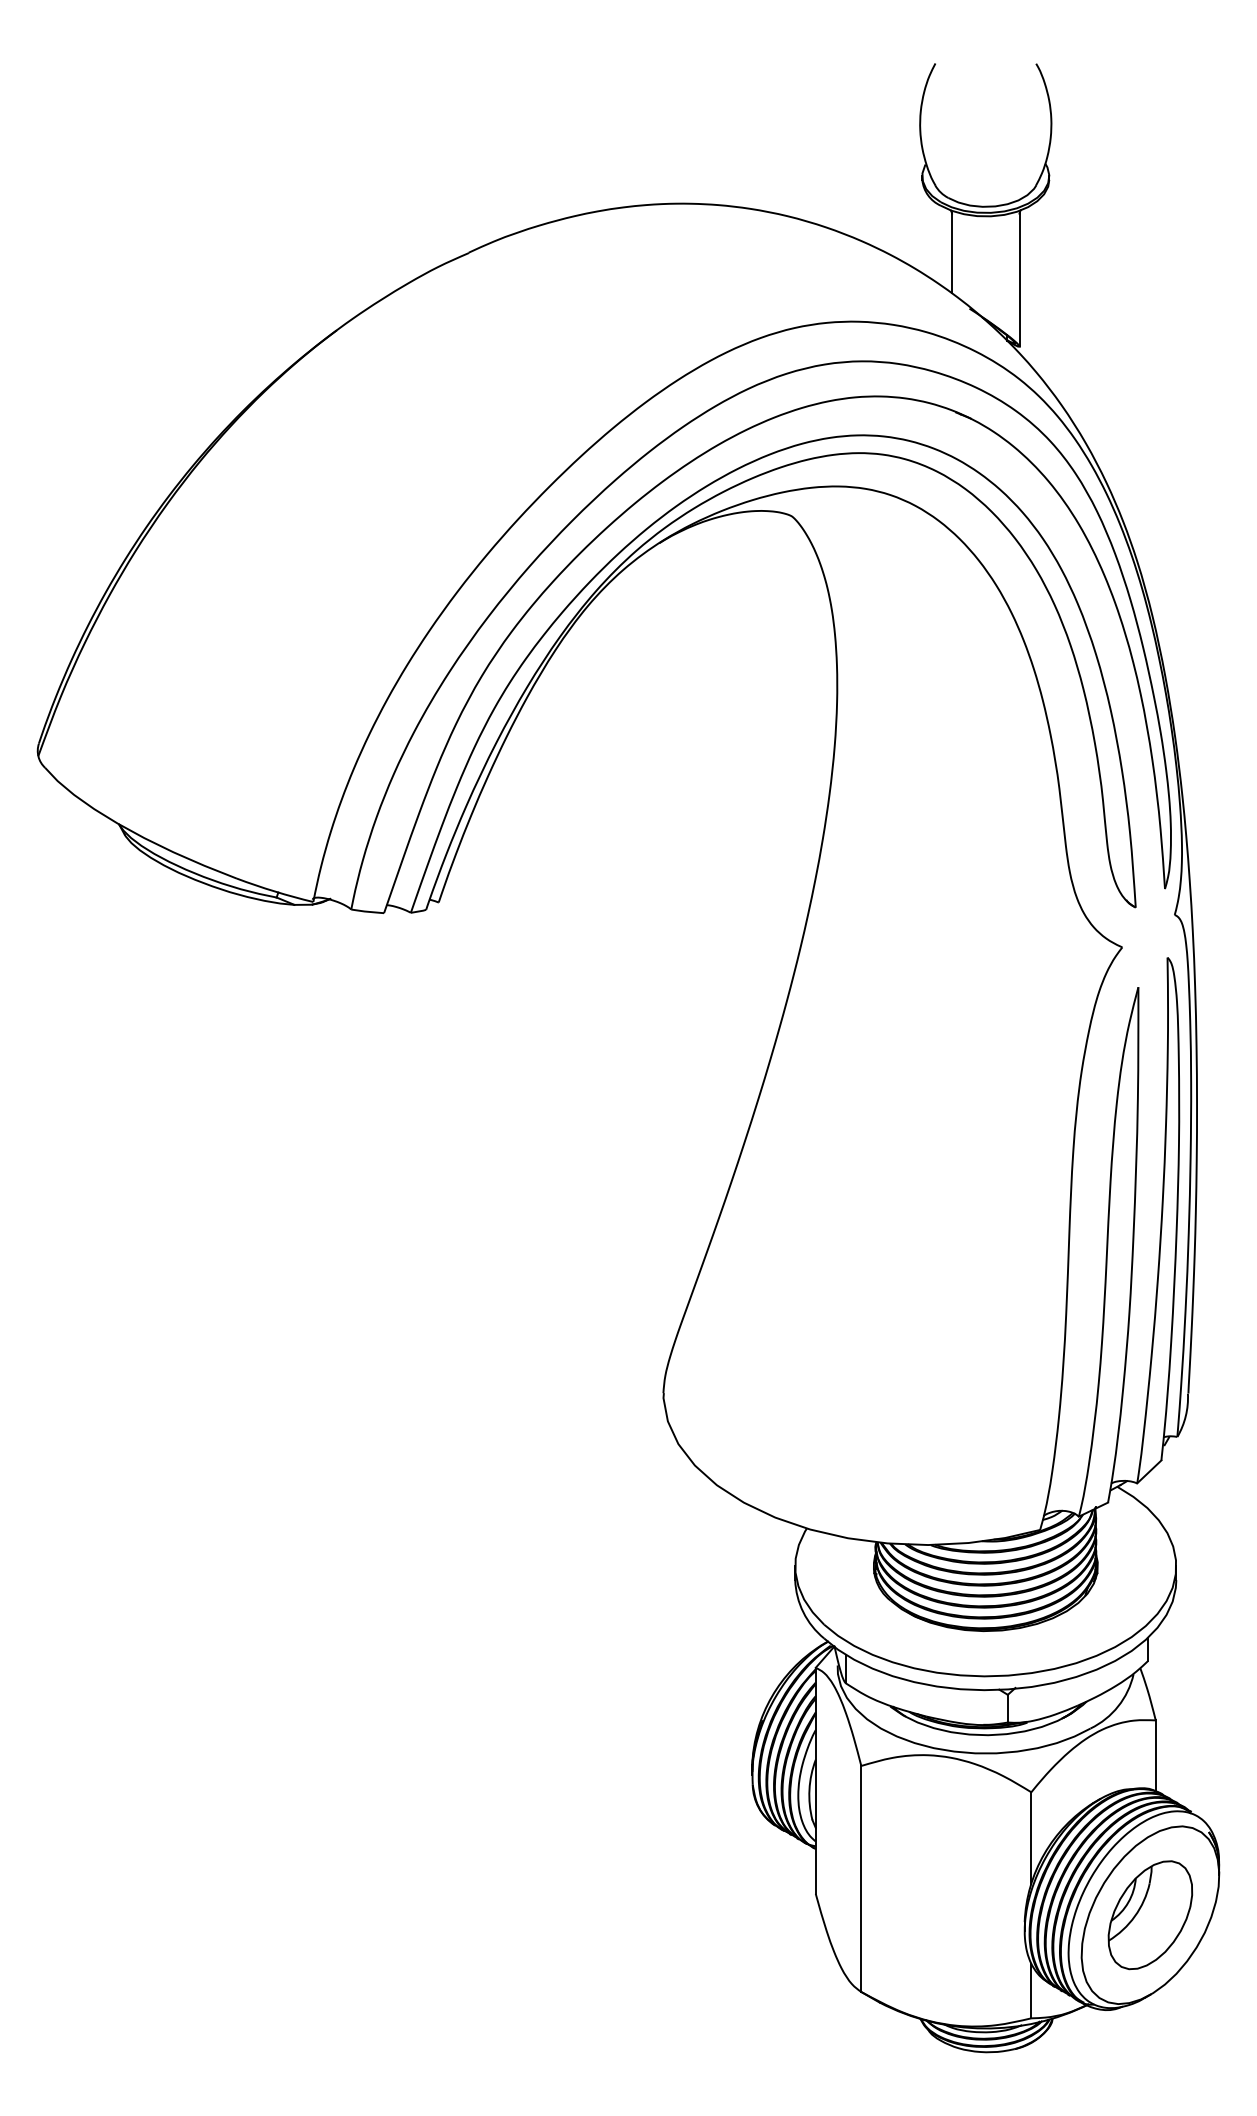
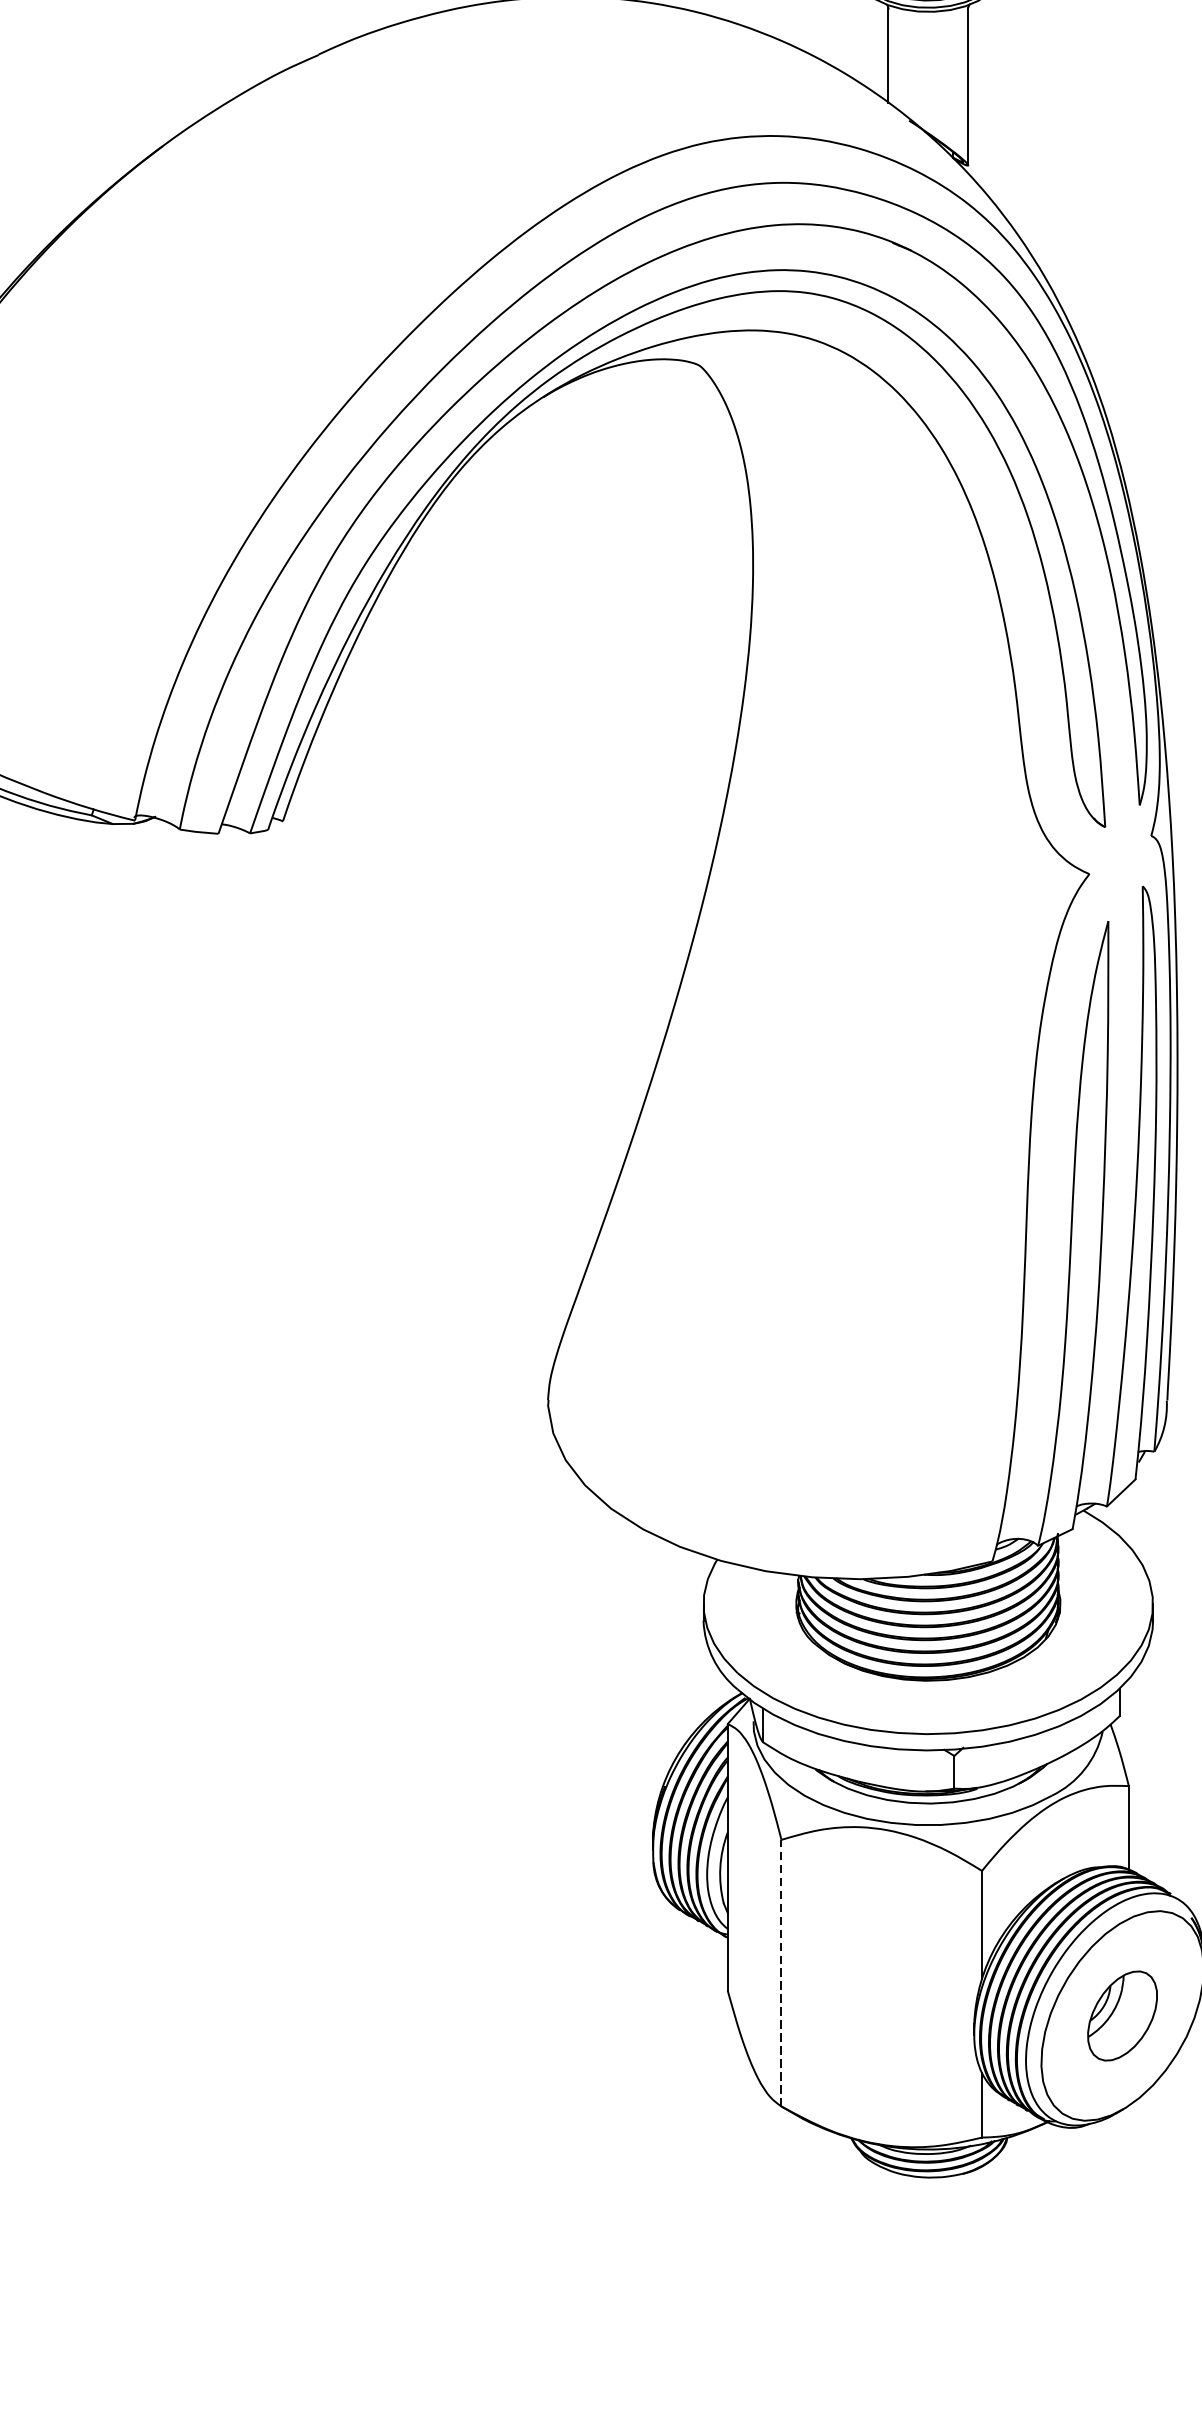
line: (861, 1878) -> (781, 1972), solid -> dashed
part: (1150, 1915) -> (1122, 2016), size x0.7

